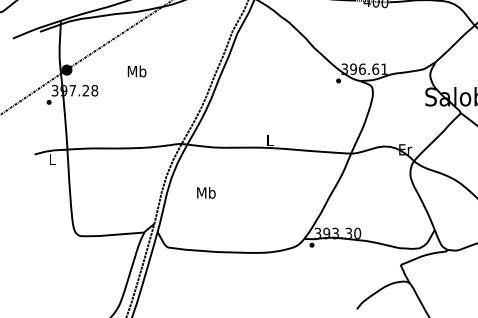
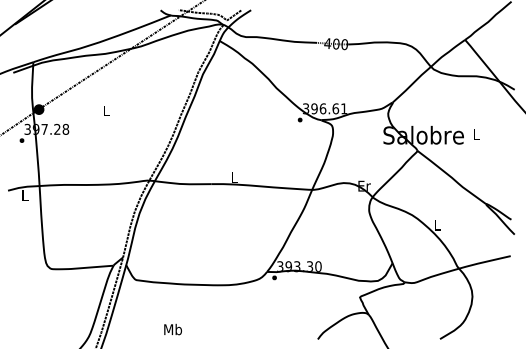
text: (137, 71) -> (106, 110), Mb -> L
text: (205, 192) -> (172, 329), moved

